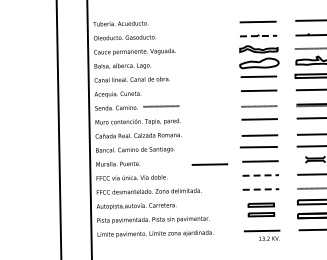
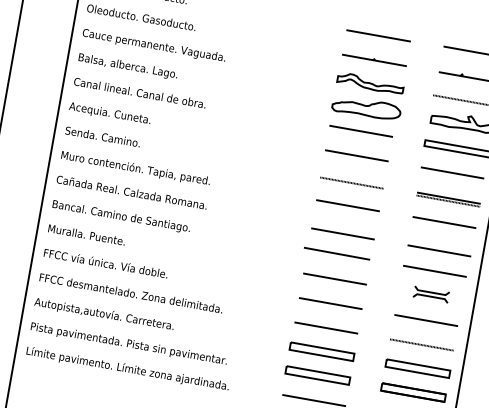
line: (258, 36) -> (374, 61), dashed -> solid
line: (161, 106) -> (181, 149), removed
line: (209, 164) -> (245, 266), removed
line: (261, 175) -> (332, 303), dashed -> solid
line: (261, 189) -> (327, 328), dashed -> solid
part: (261, 209) -> (320, 362), size x1.43

